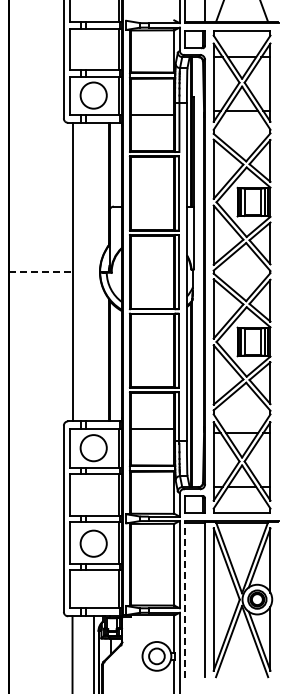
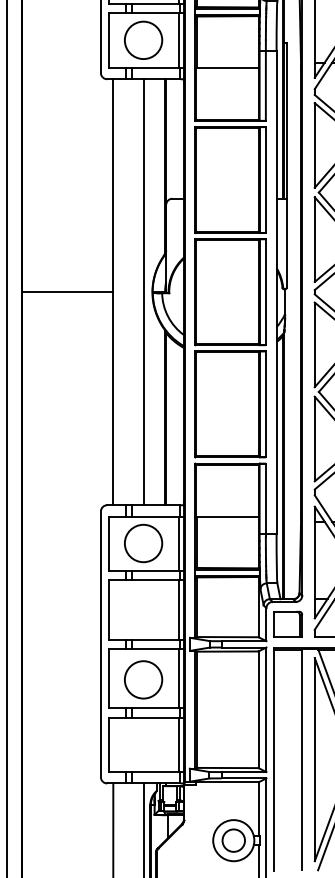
line: (93, 271) -> (143, 291), added
line: (40, 272) -> (67, 292), dashed -> solid
line: (185, 599) -> (274, 759), dashed -> solid

